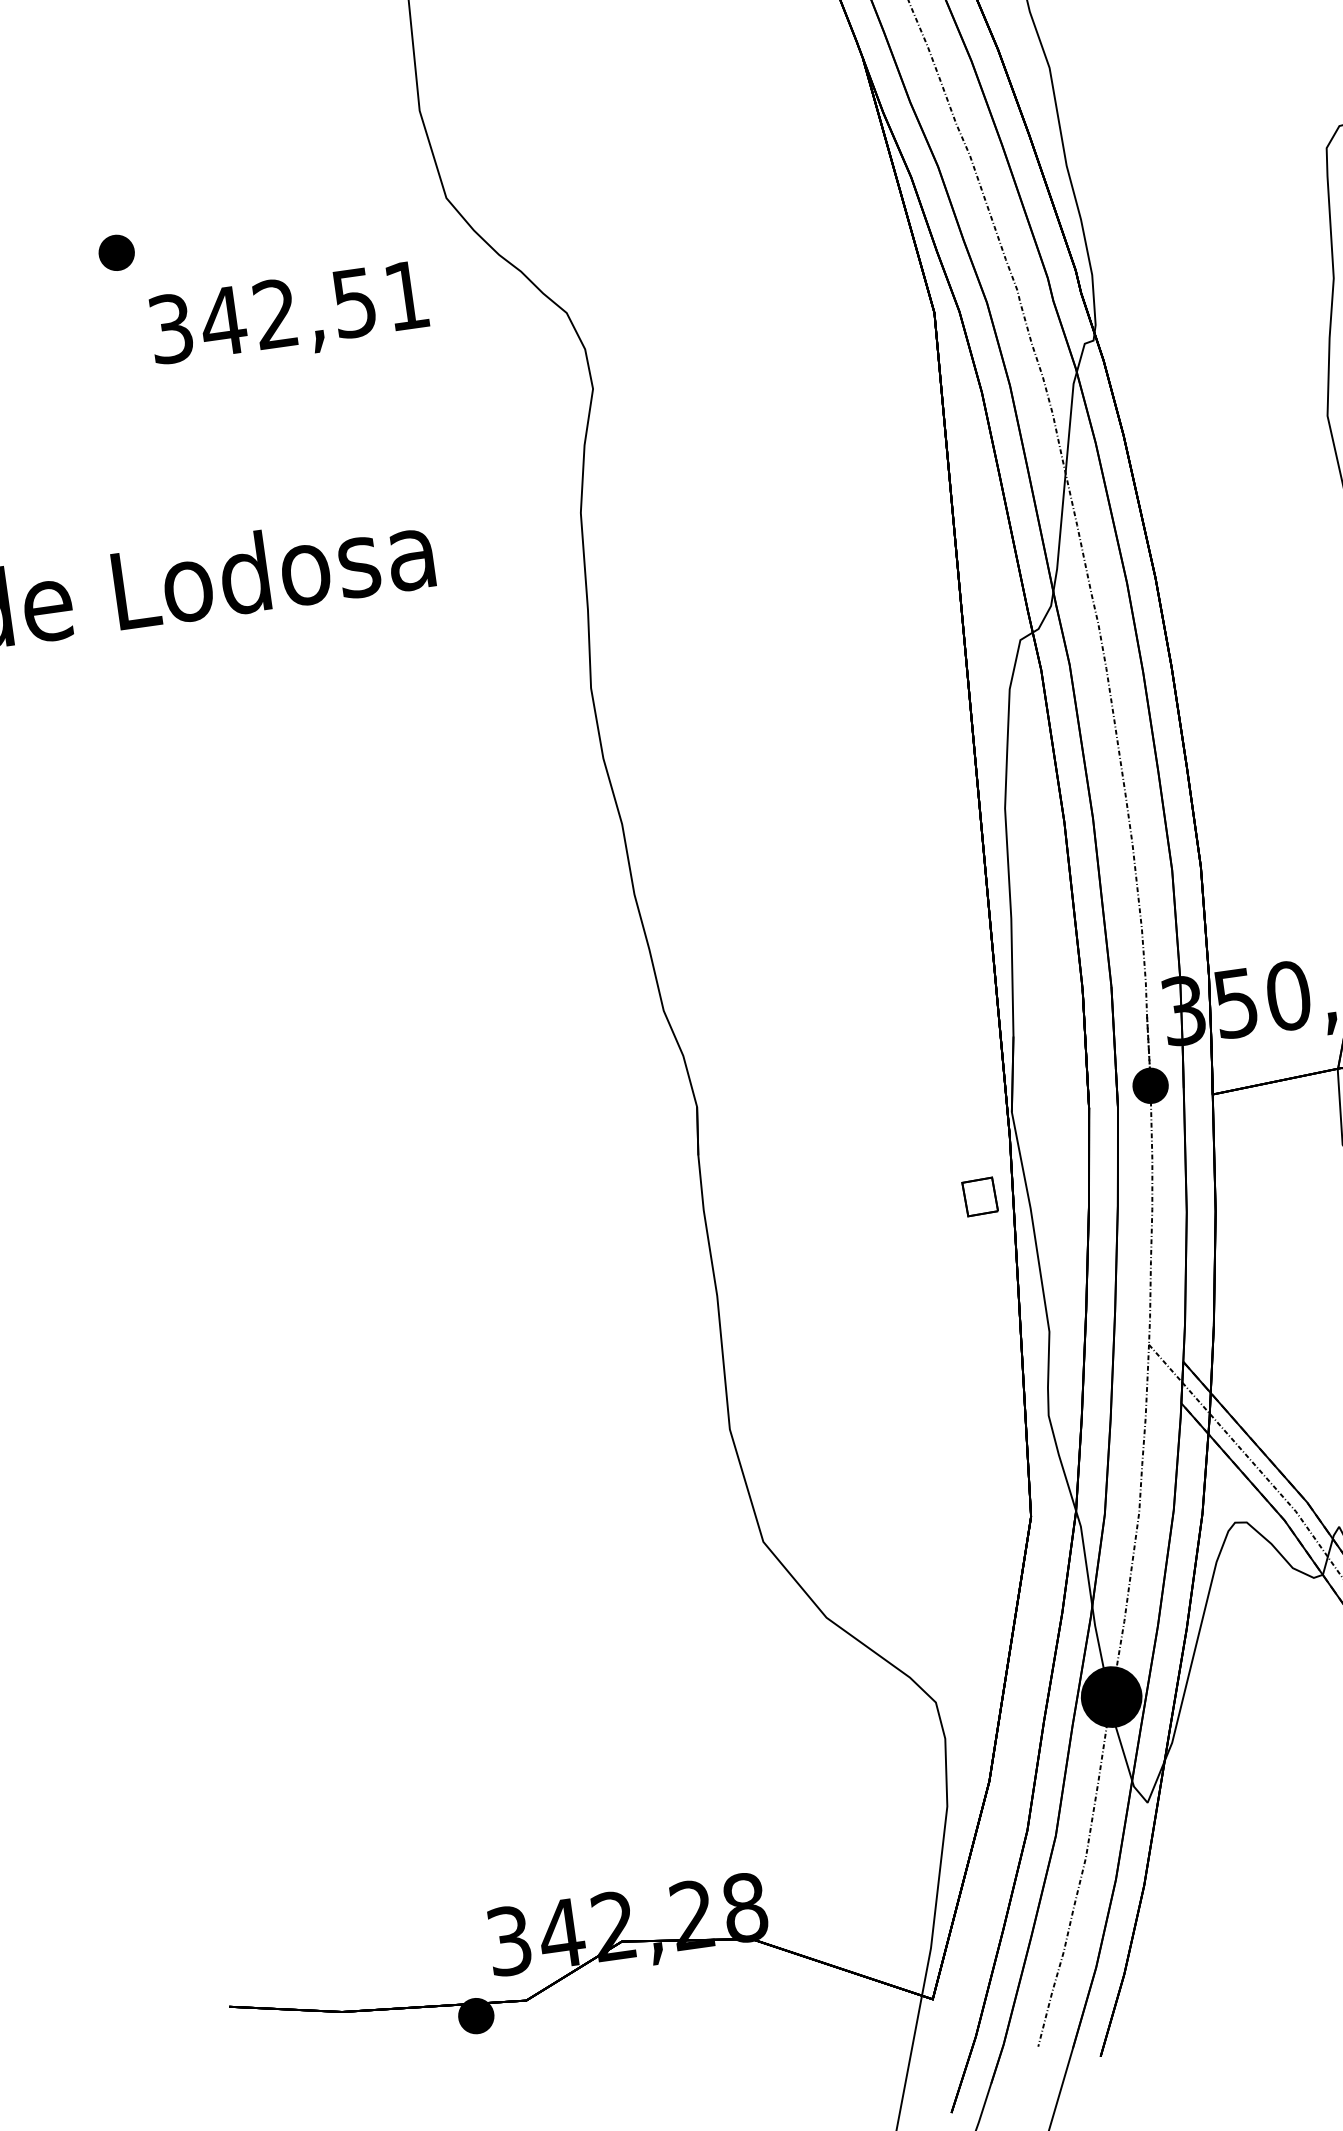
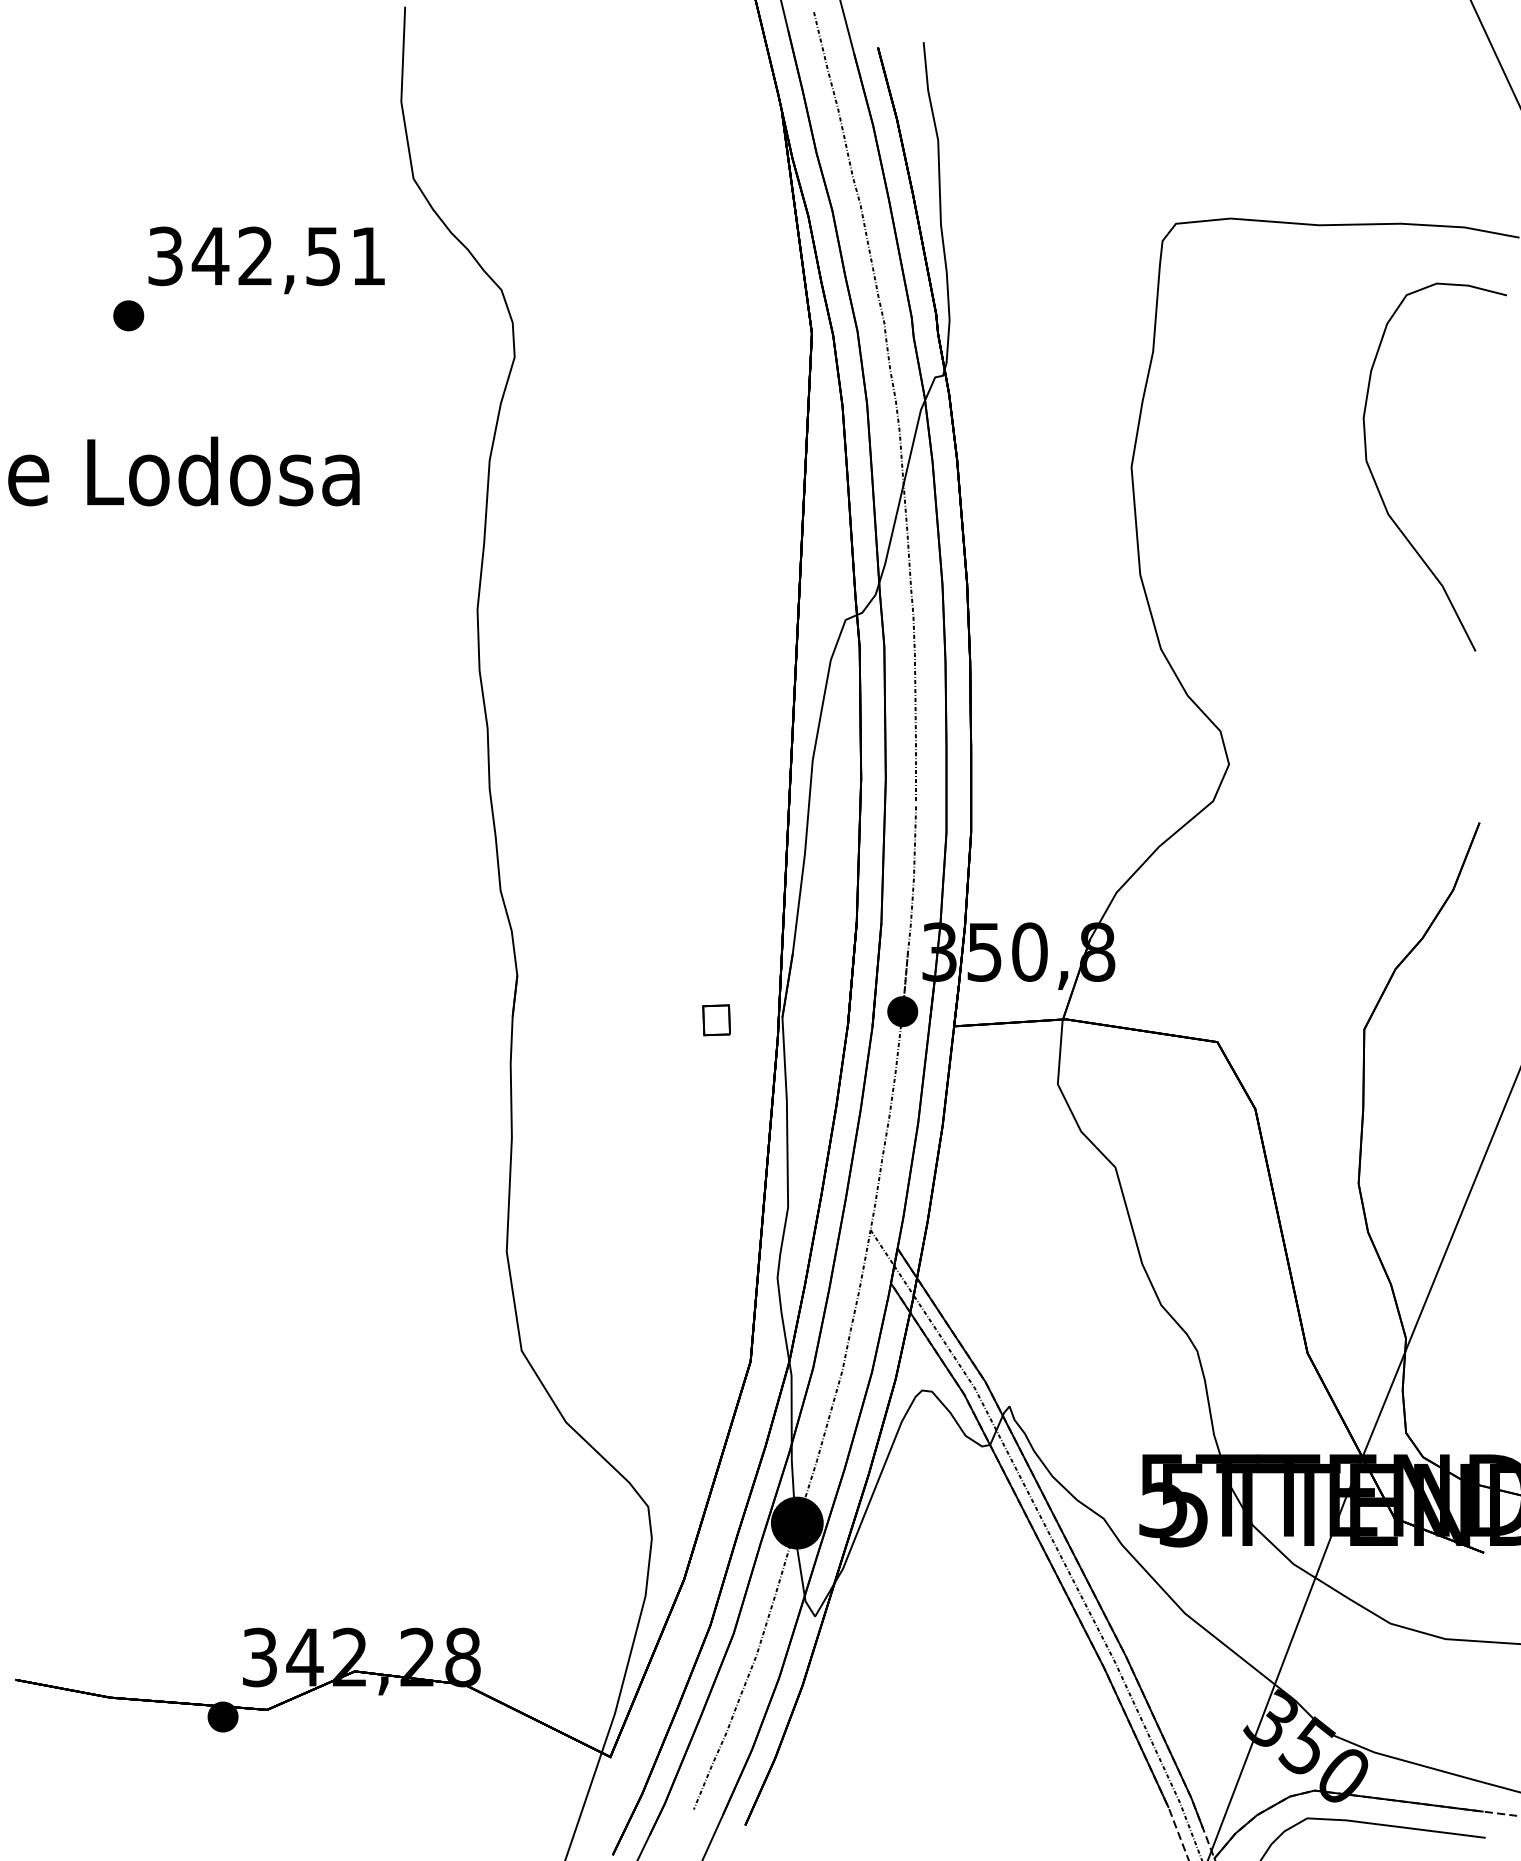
part: (116, 252) -> (128, 315), moved
part: (980, 1197) -> (716, 1020), moved

